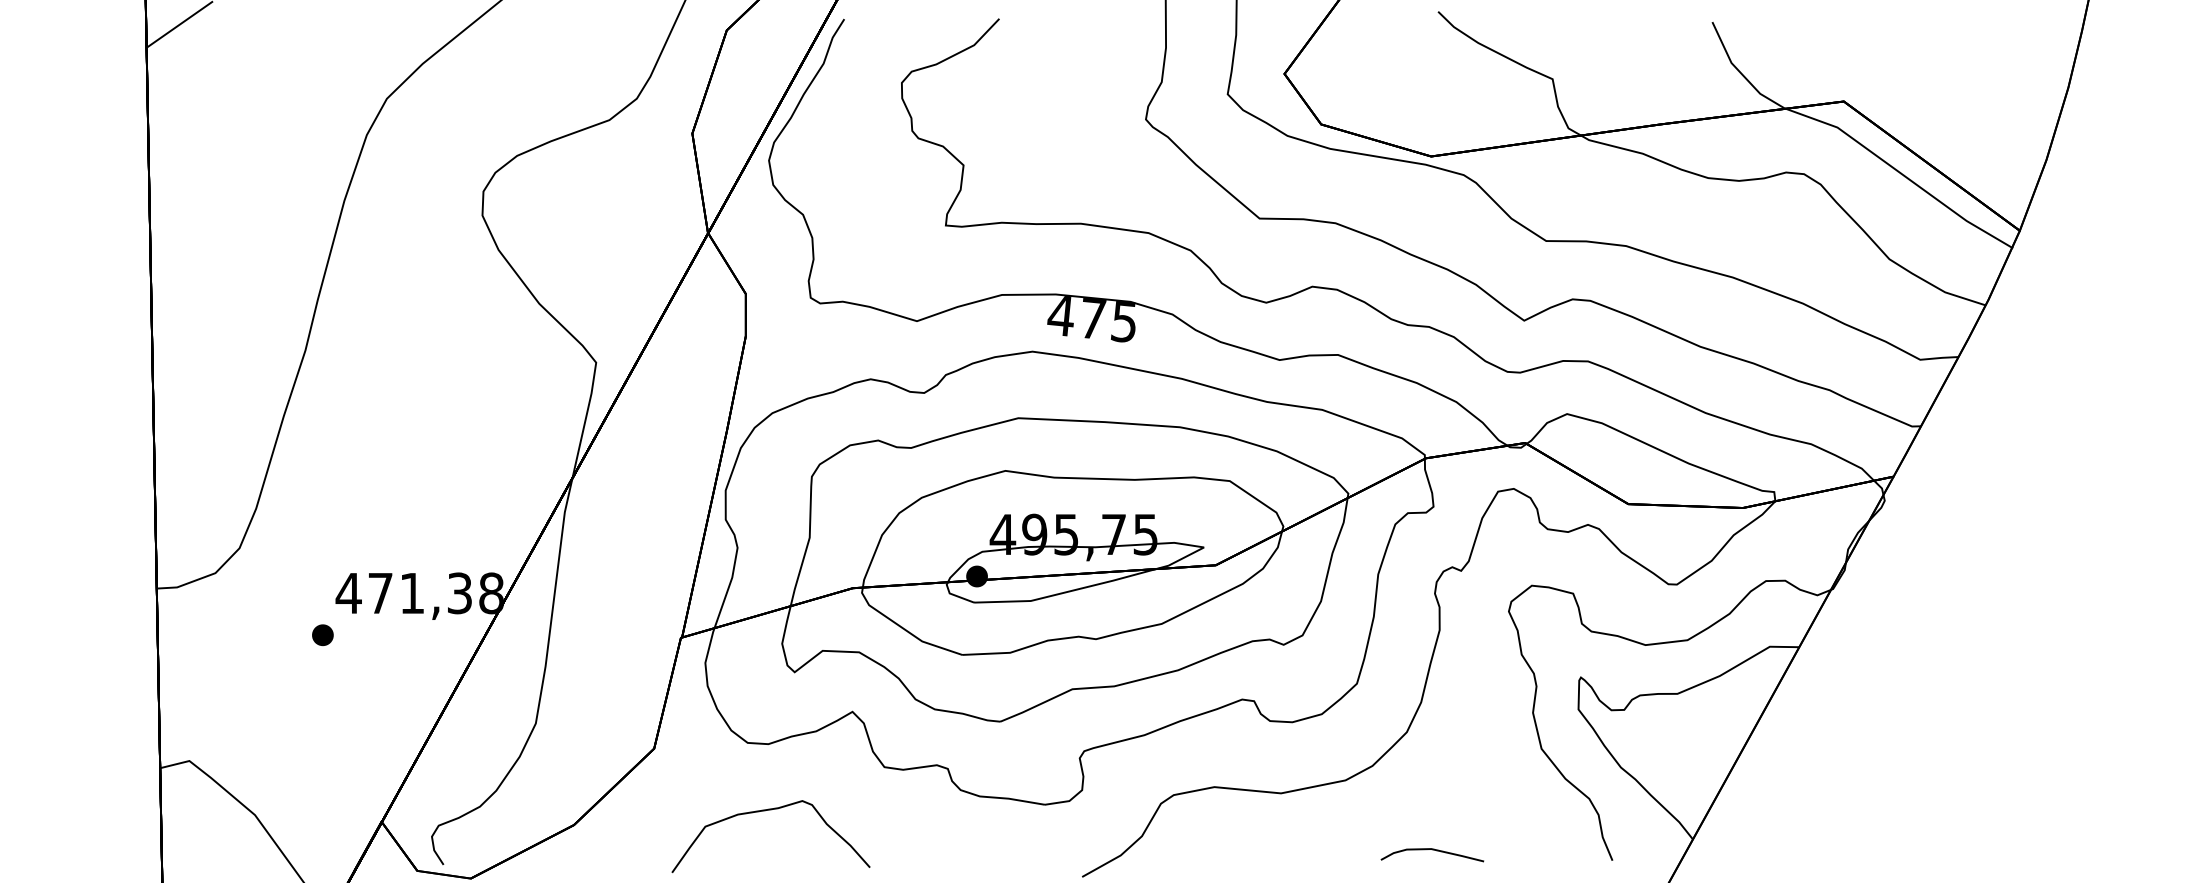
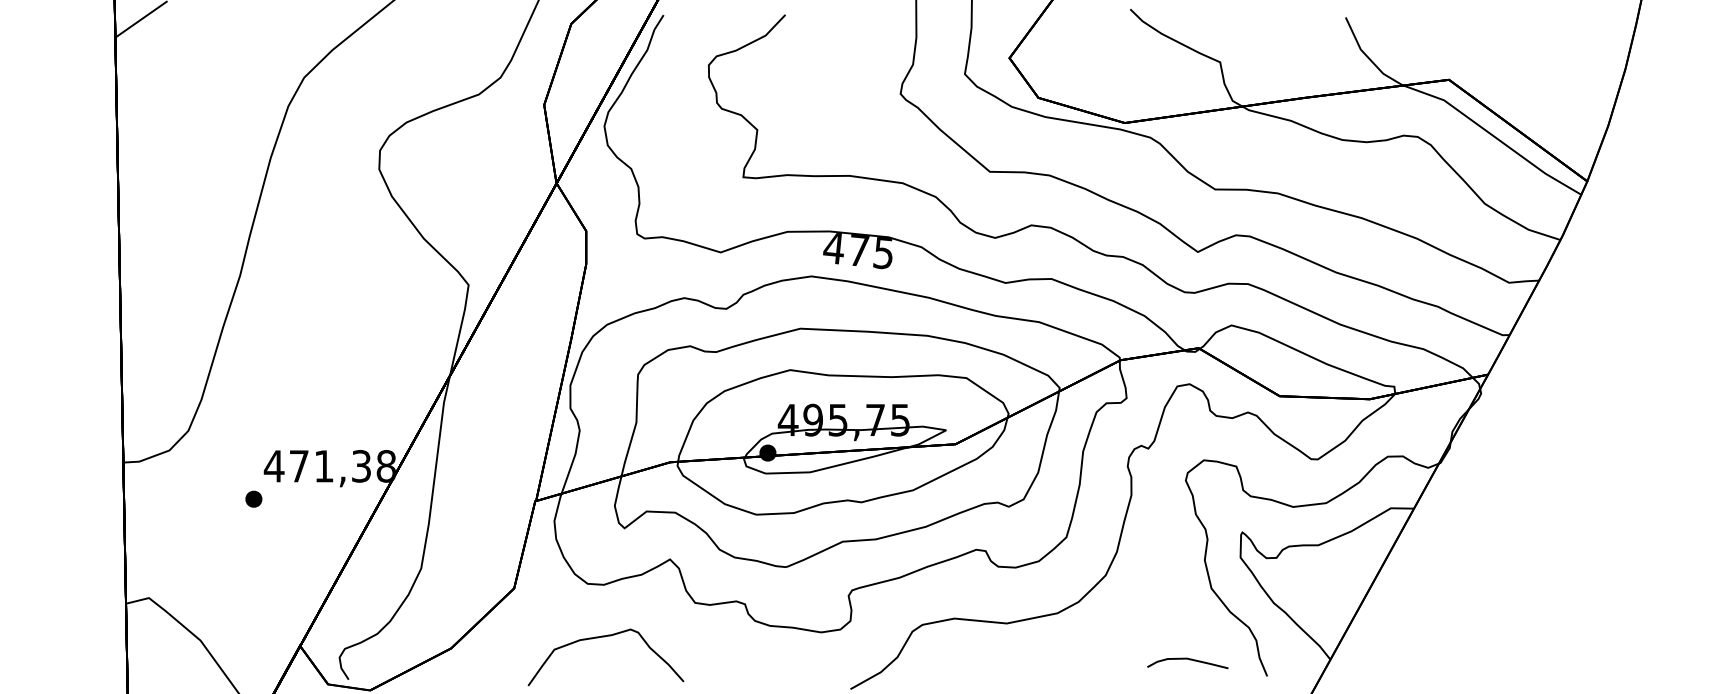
curve: (1432, 850) -> (1187, 659), moved

